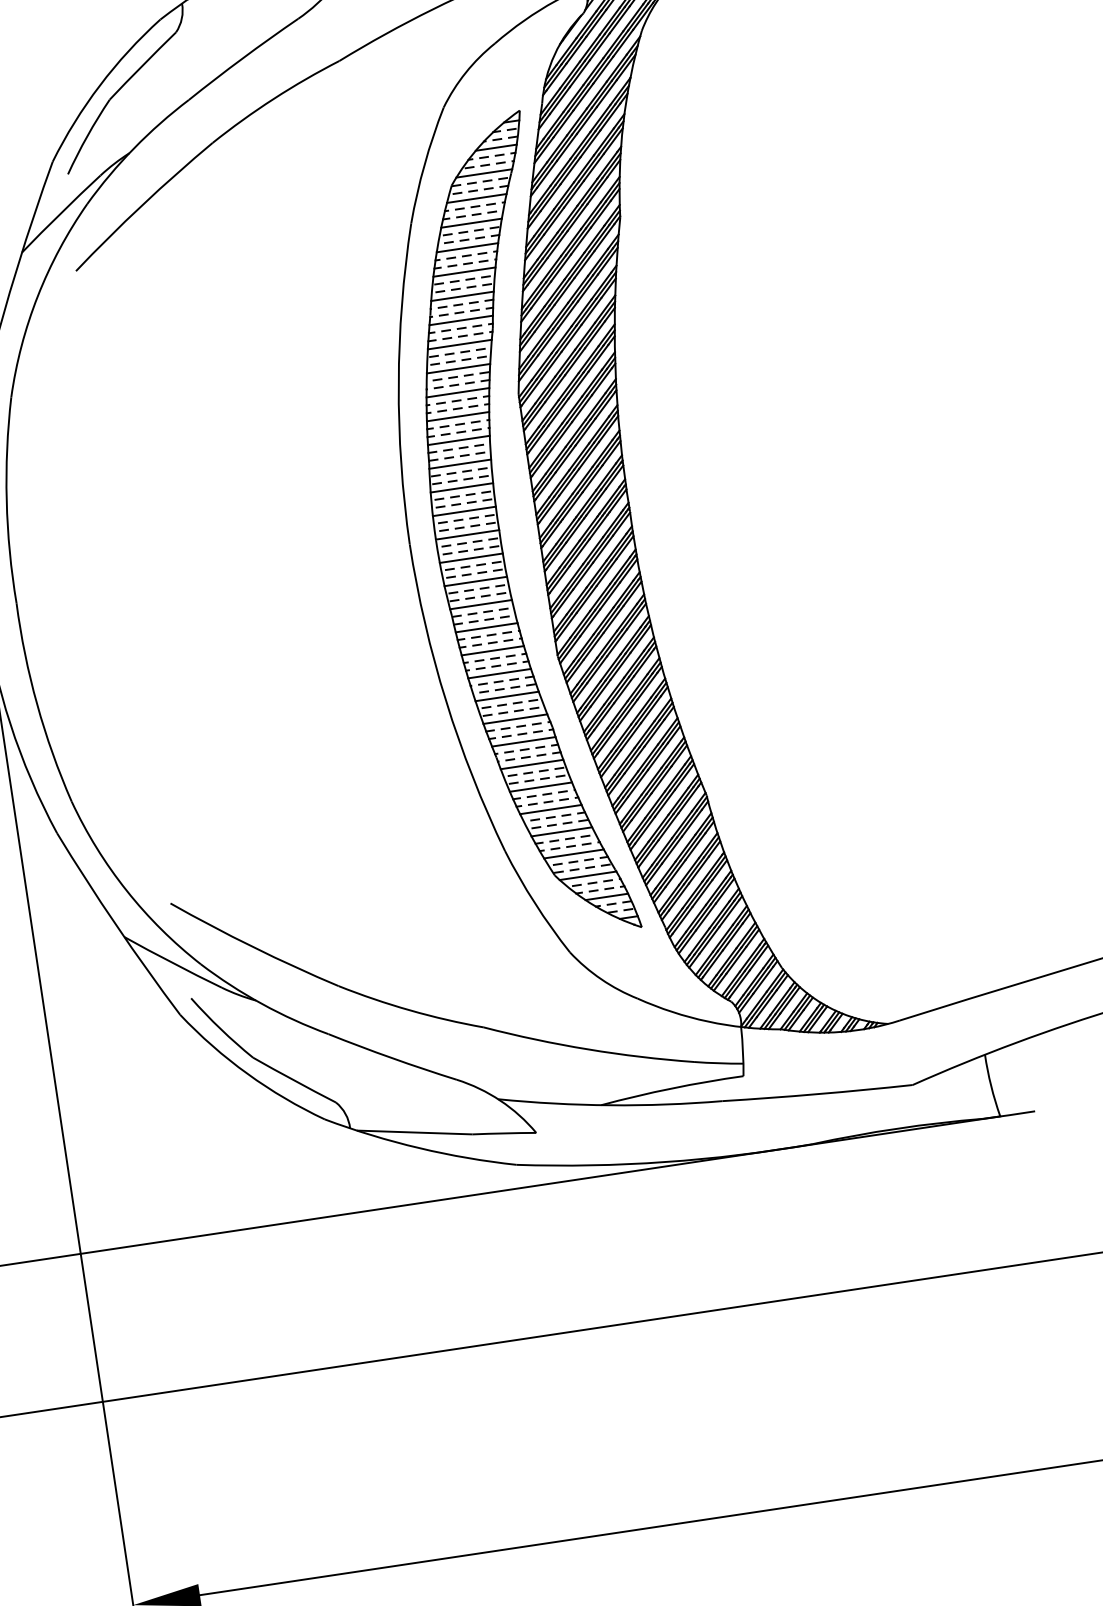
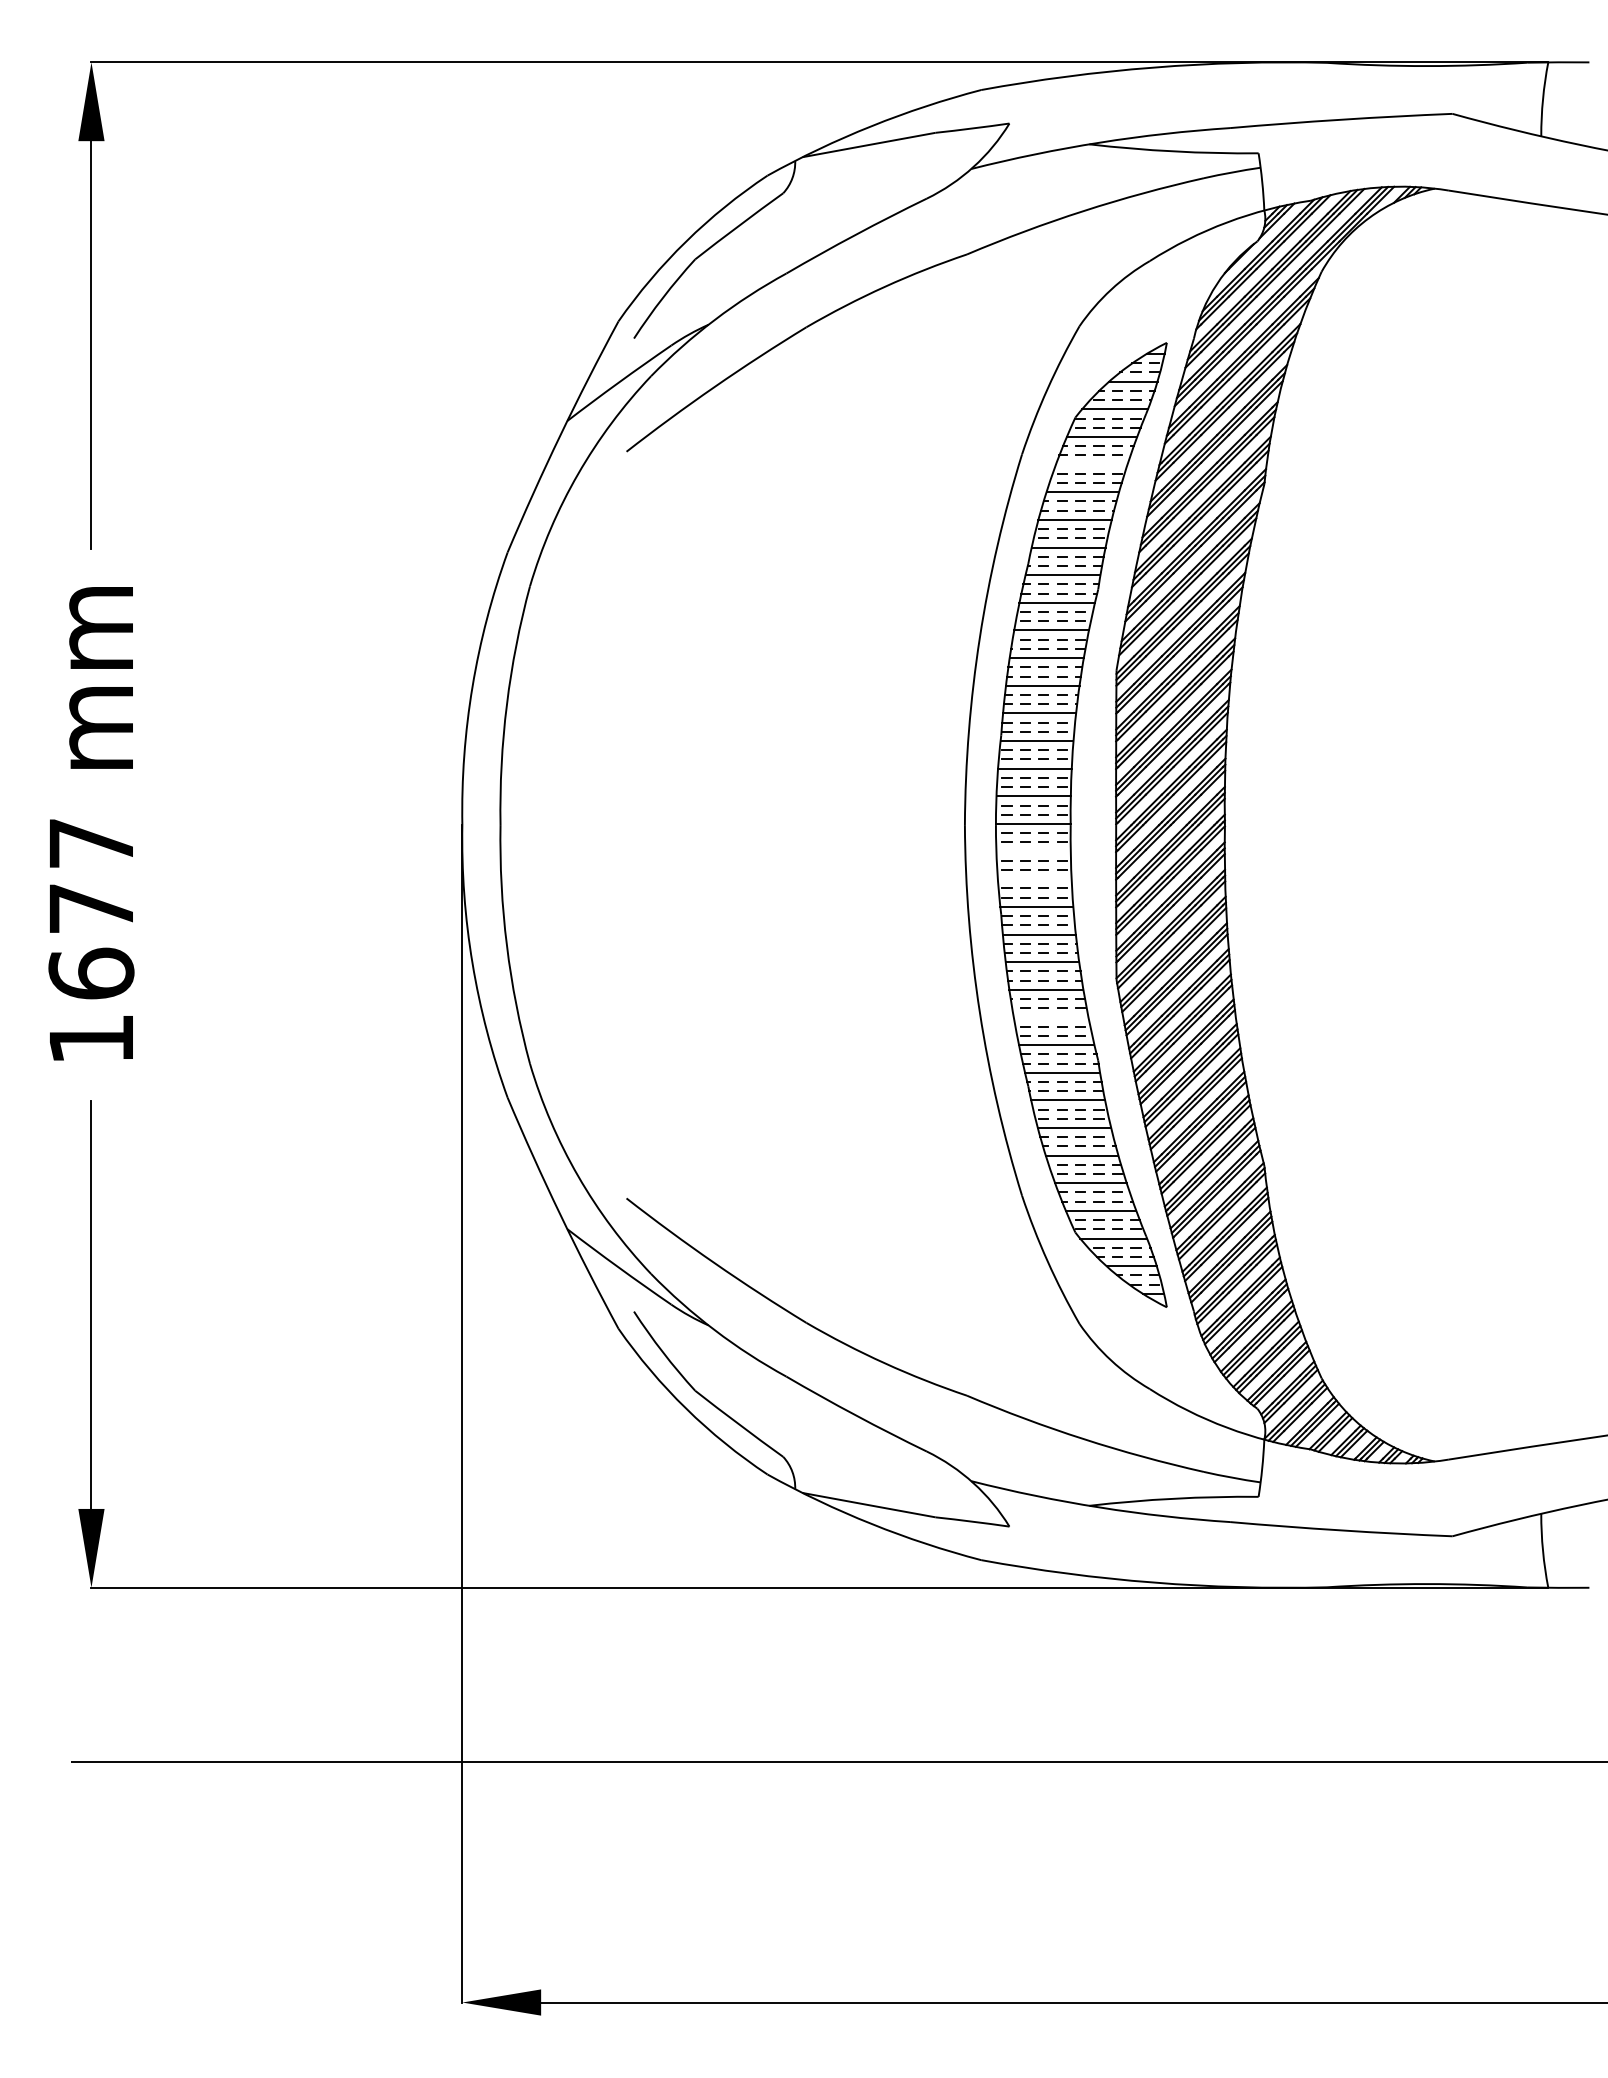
line: (471, 223) -> (1091, 464), removed
line: (471, 558) -> (1033, 851), removed
line: (475, 581) -> (1034, 879), removed
line: (506, 696) -> (1050, 1017), removed

